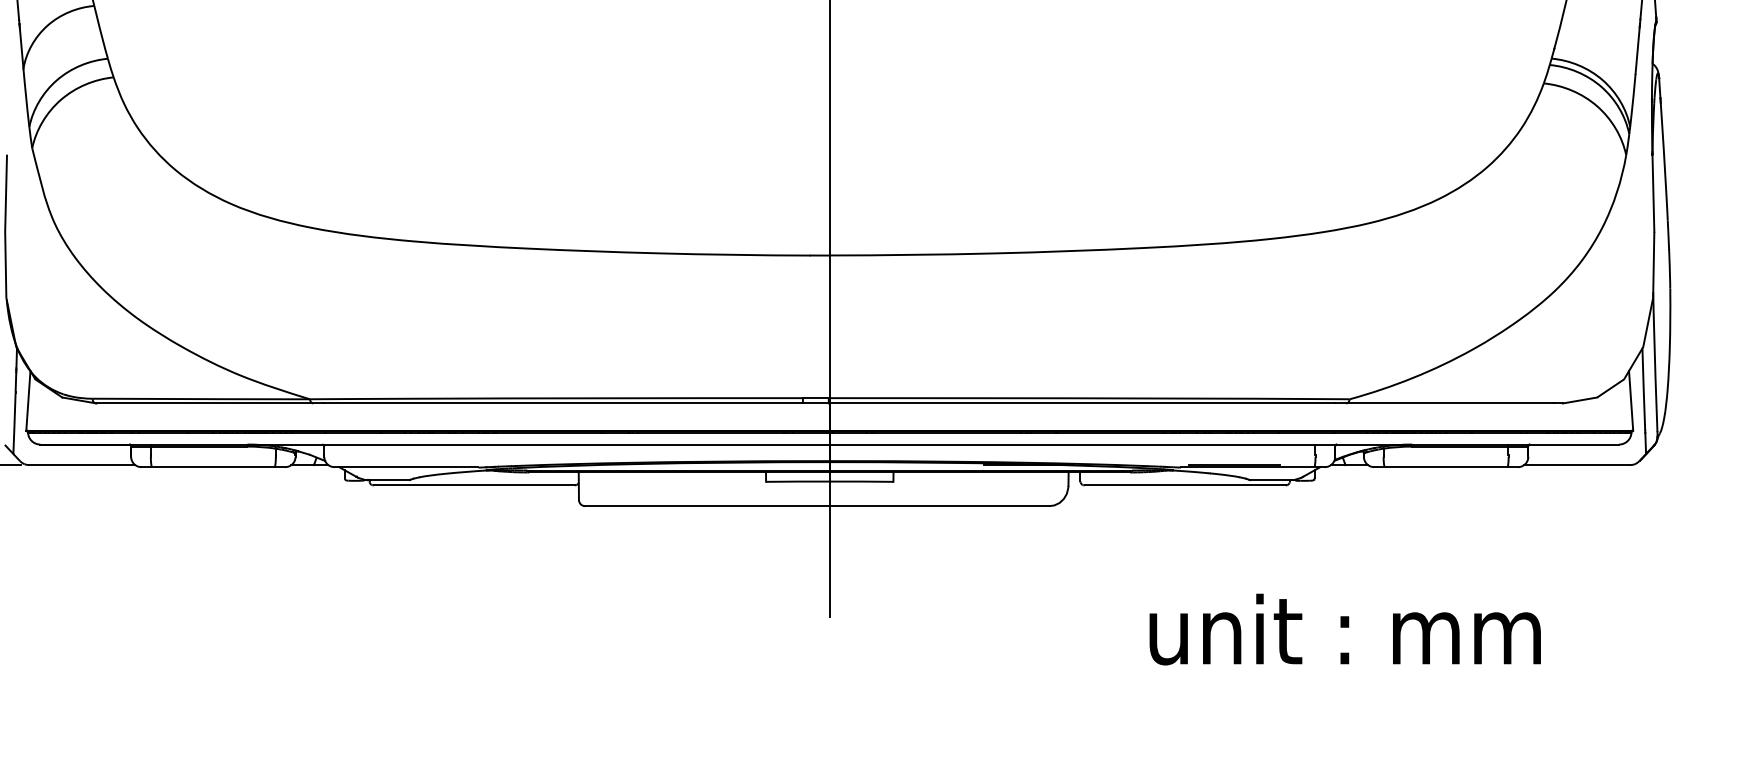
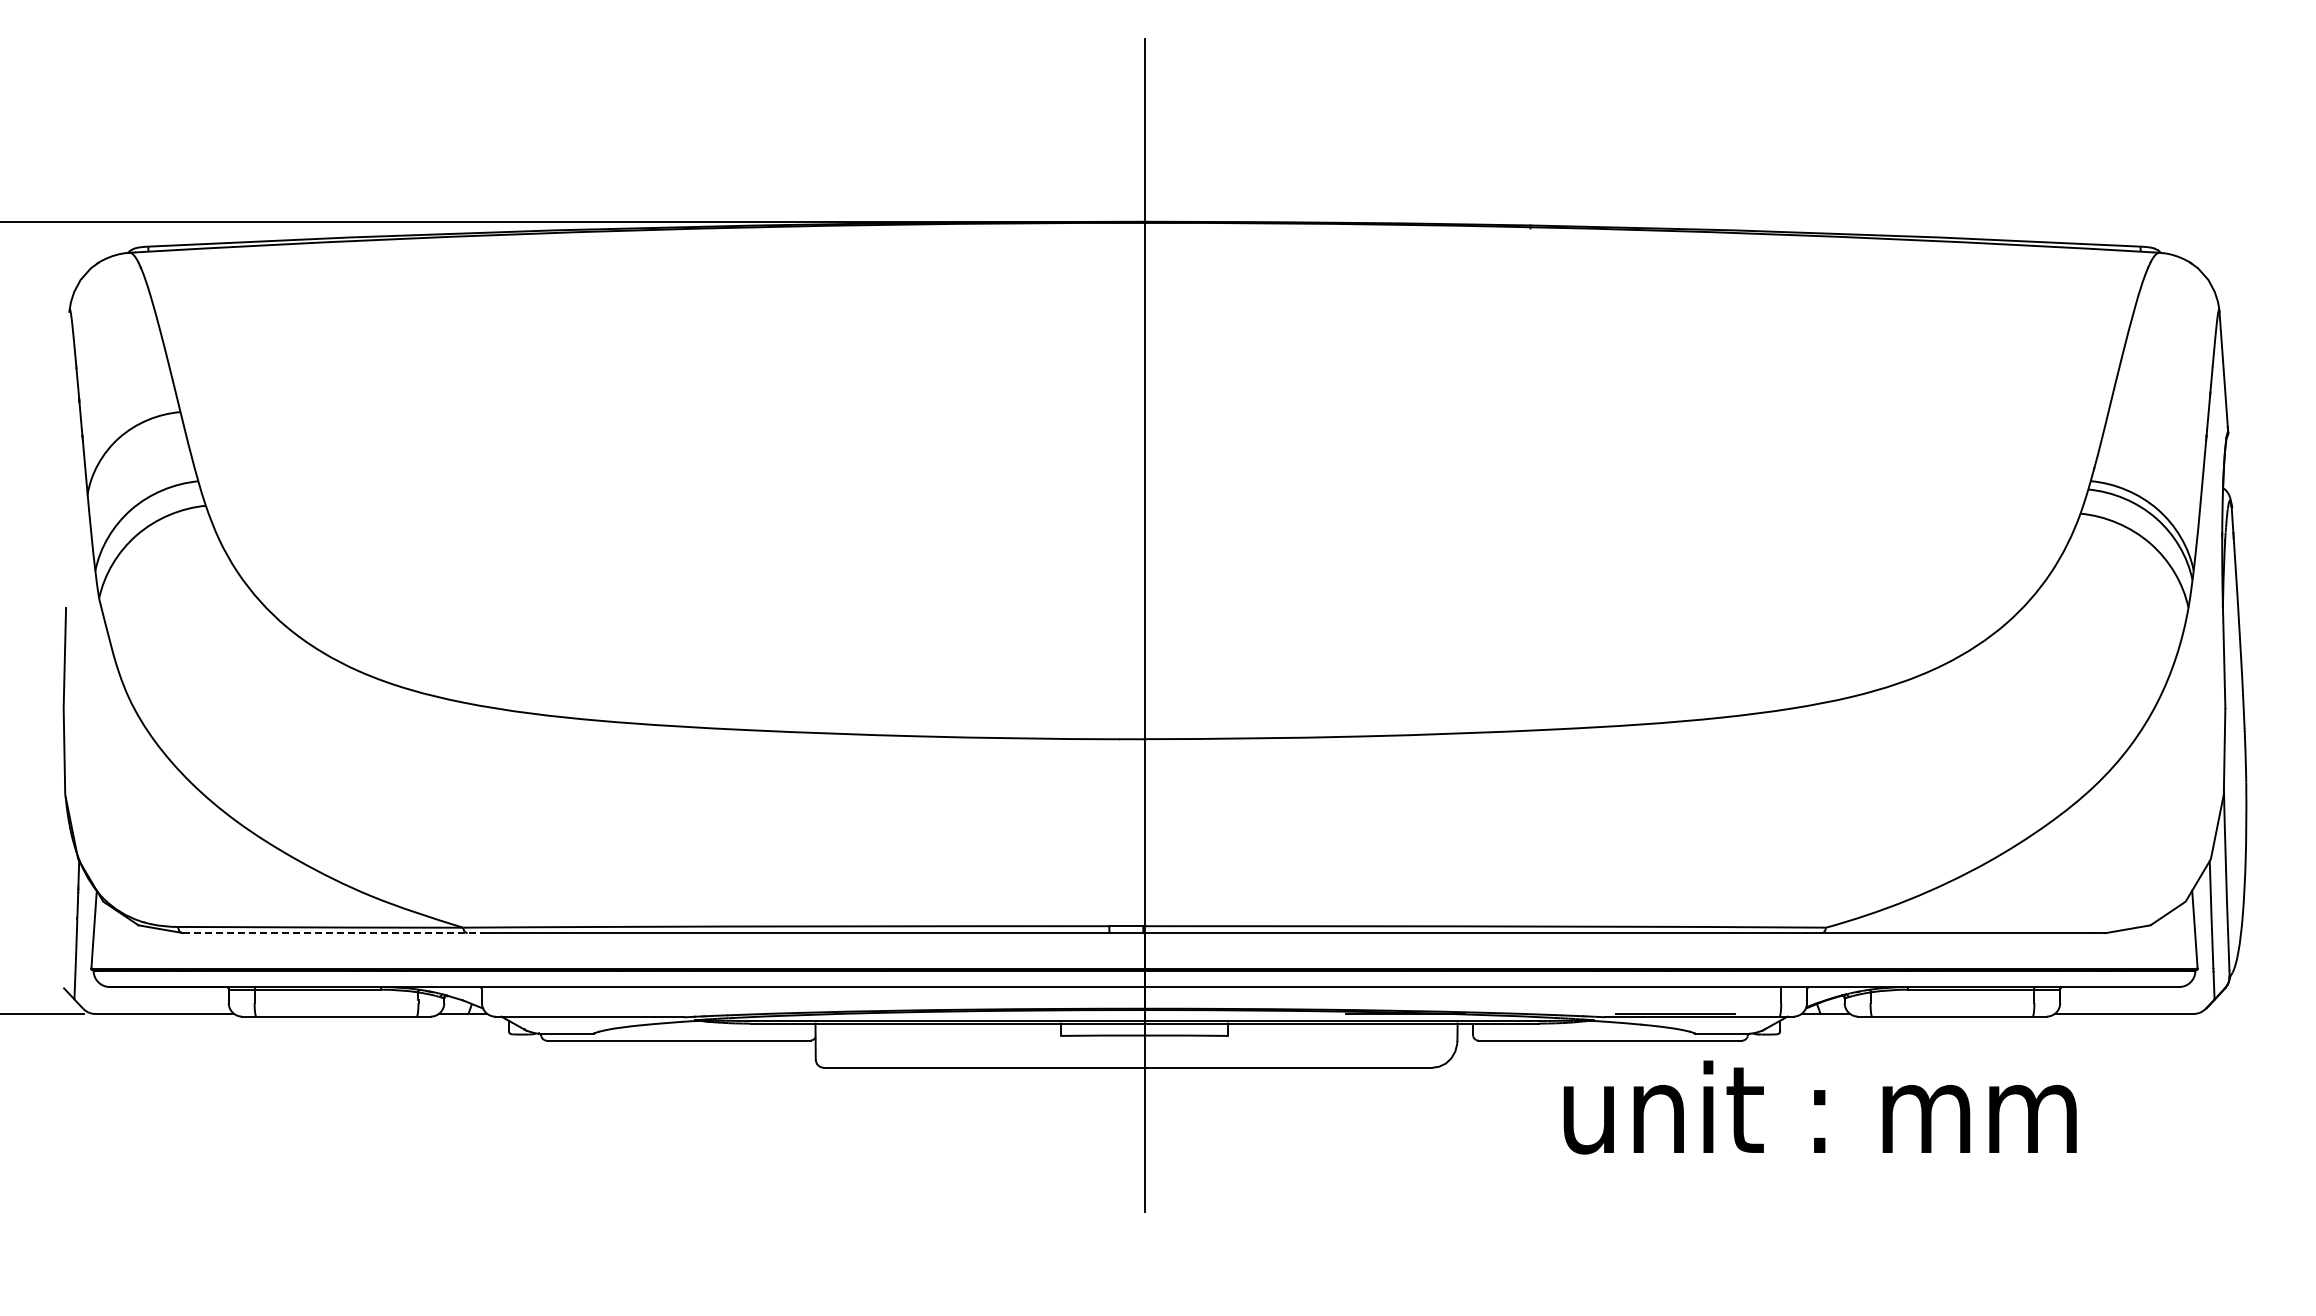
line: (210, 403) -> (332, 933), solid -> dashed
text: (1344, 629) -> (1819, 1107), moved

